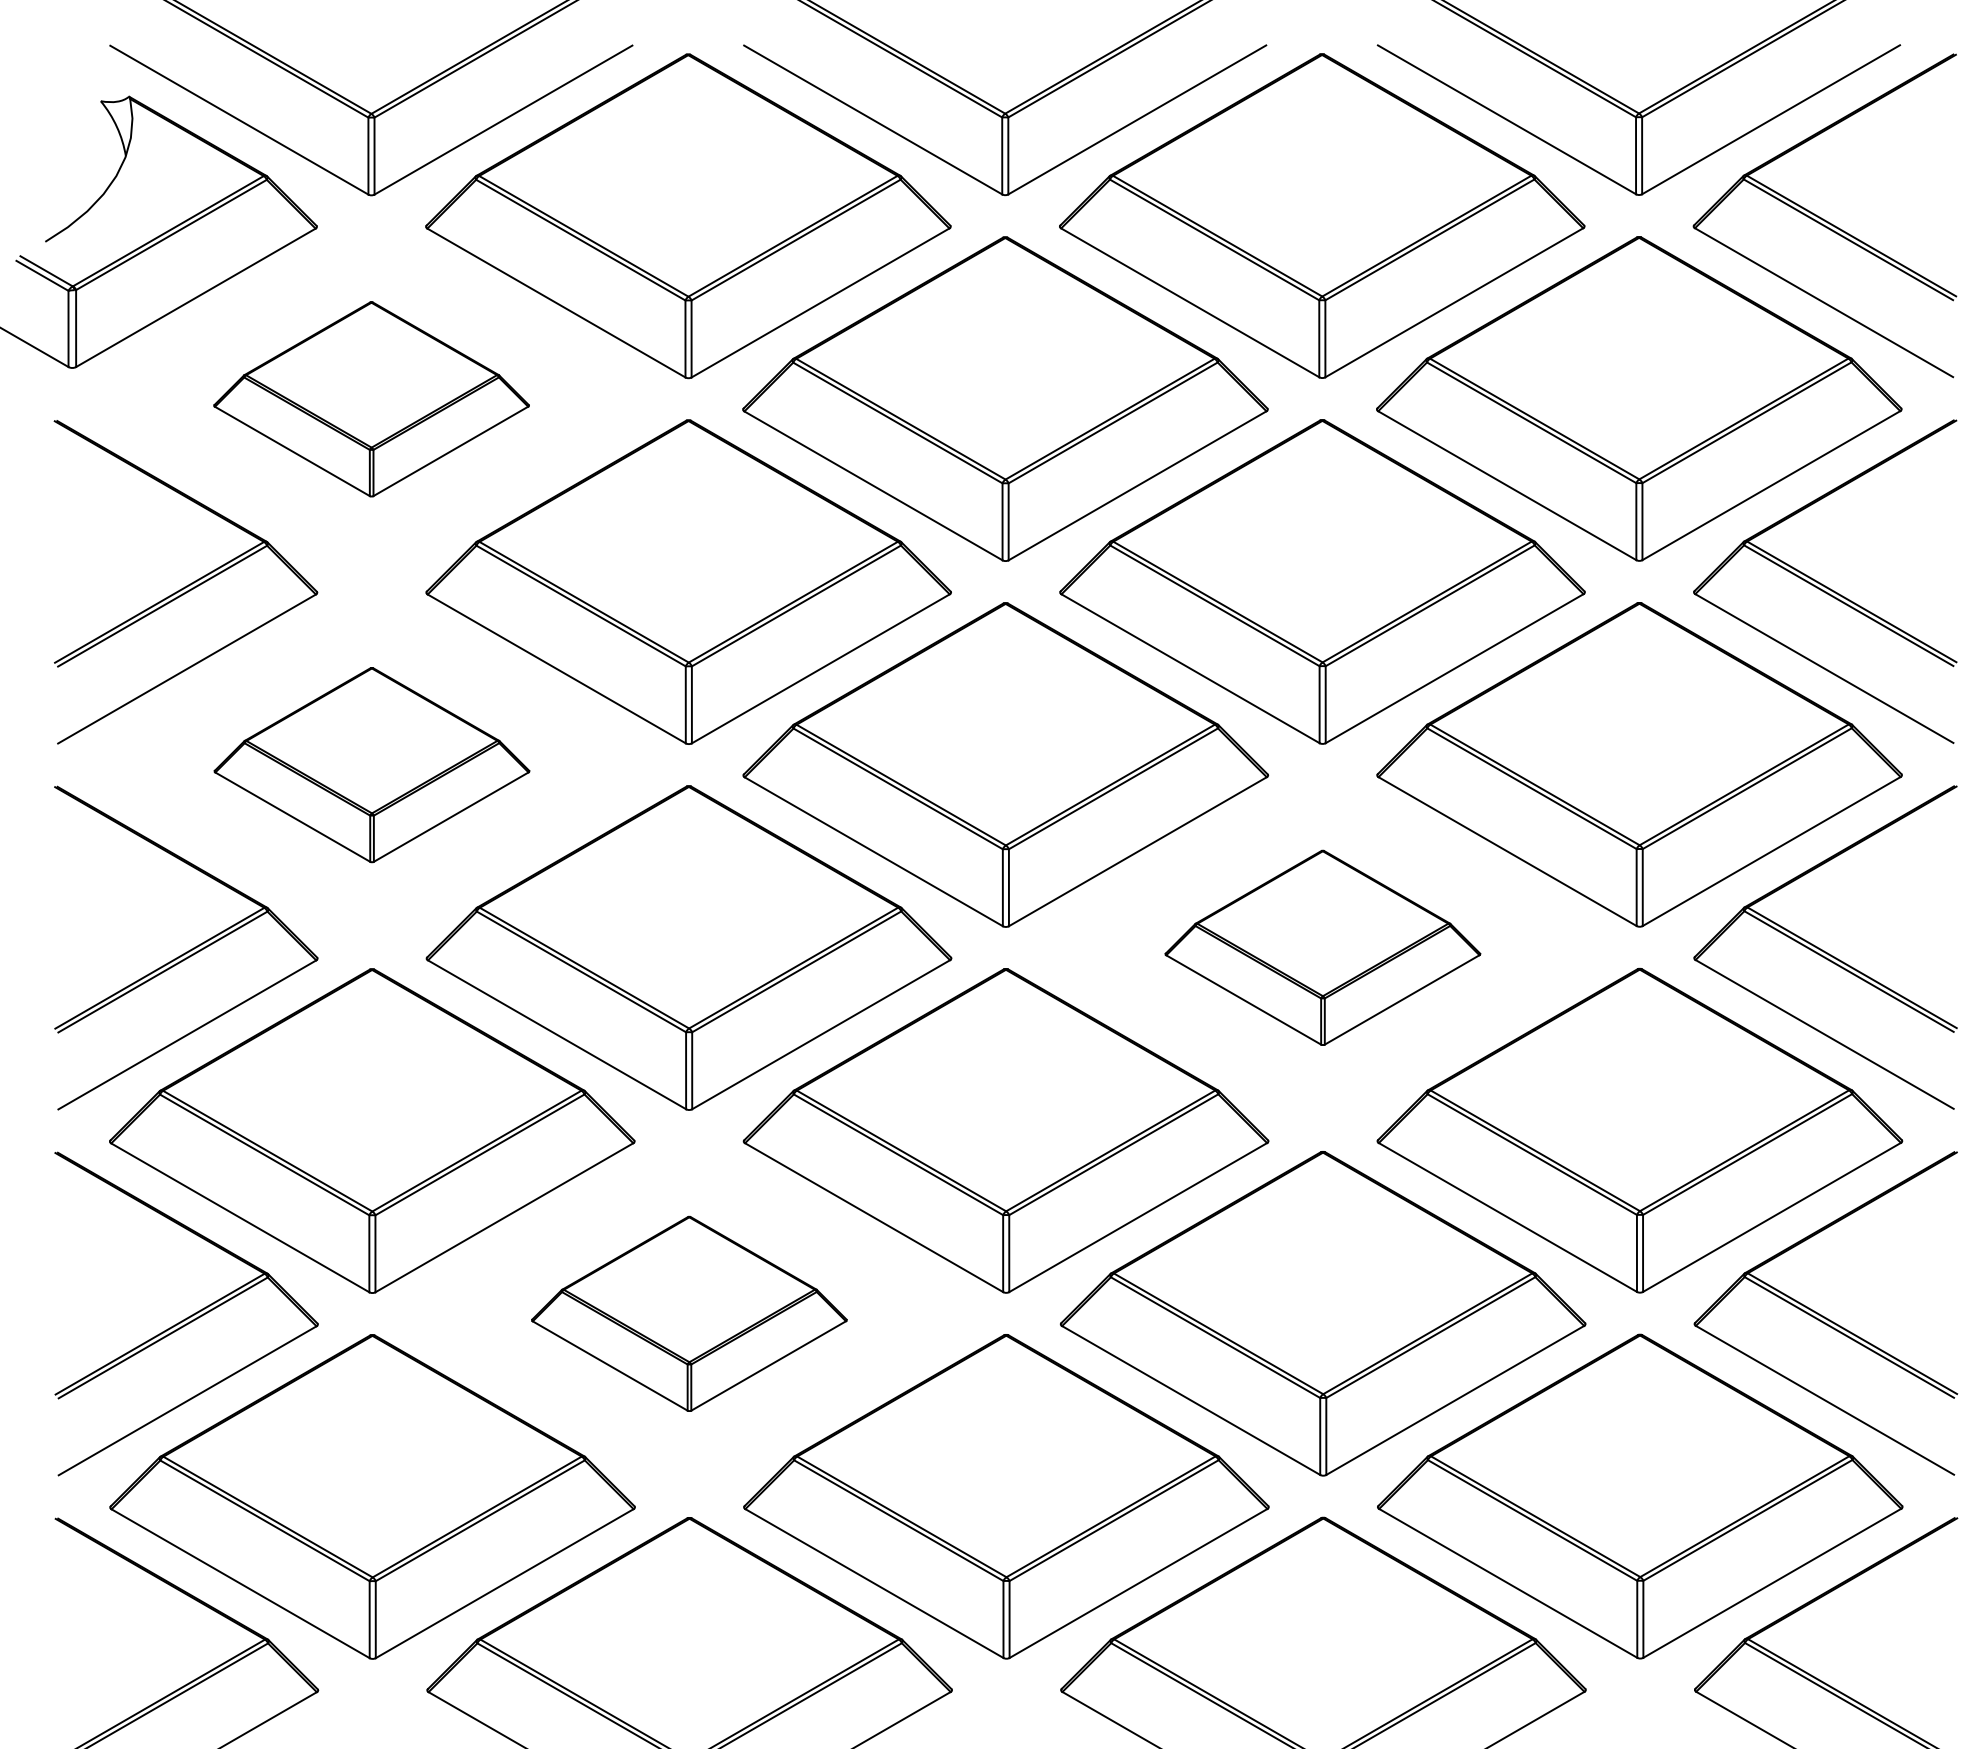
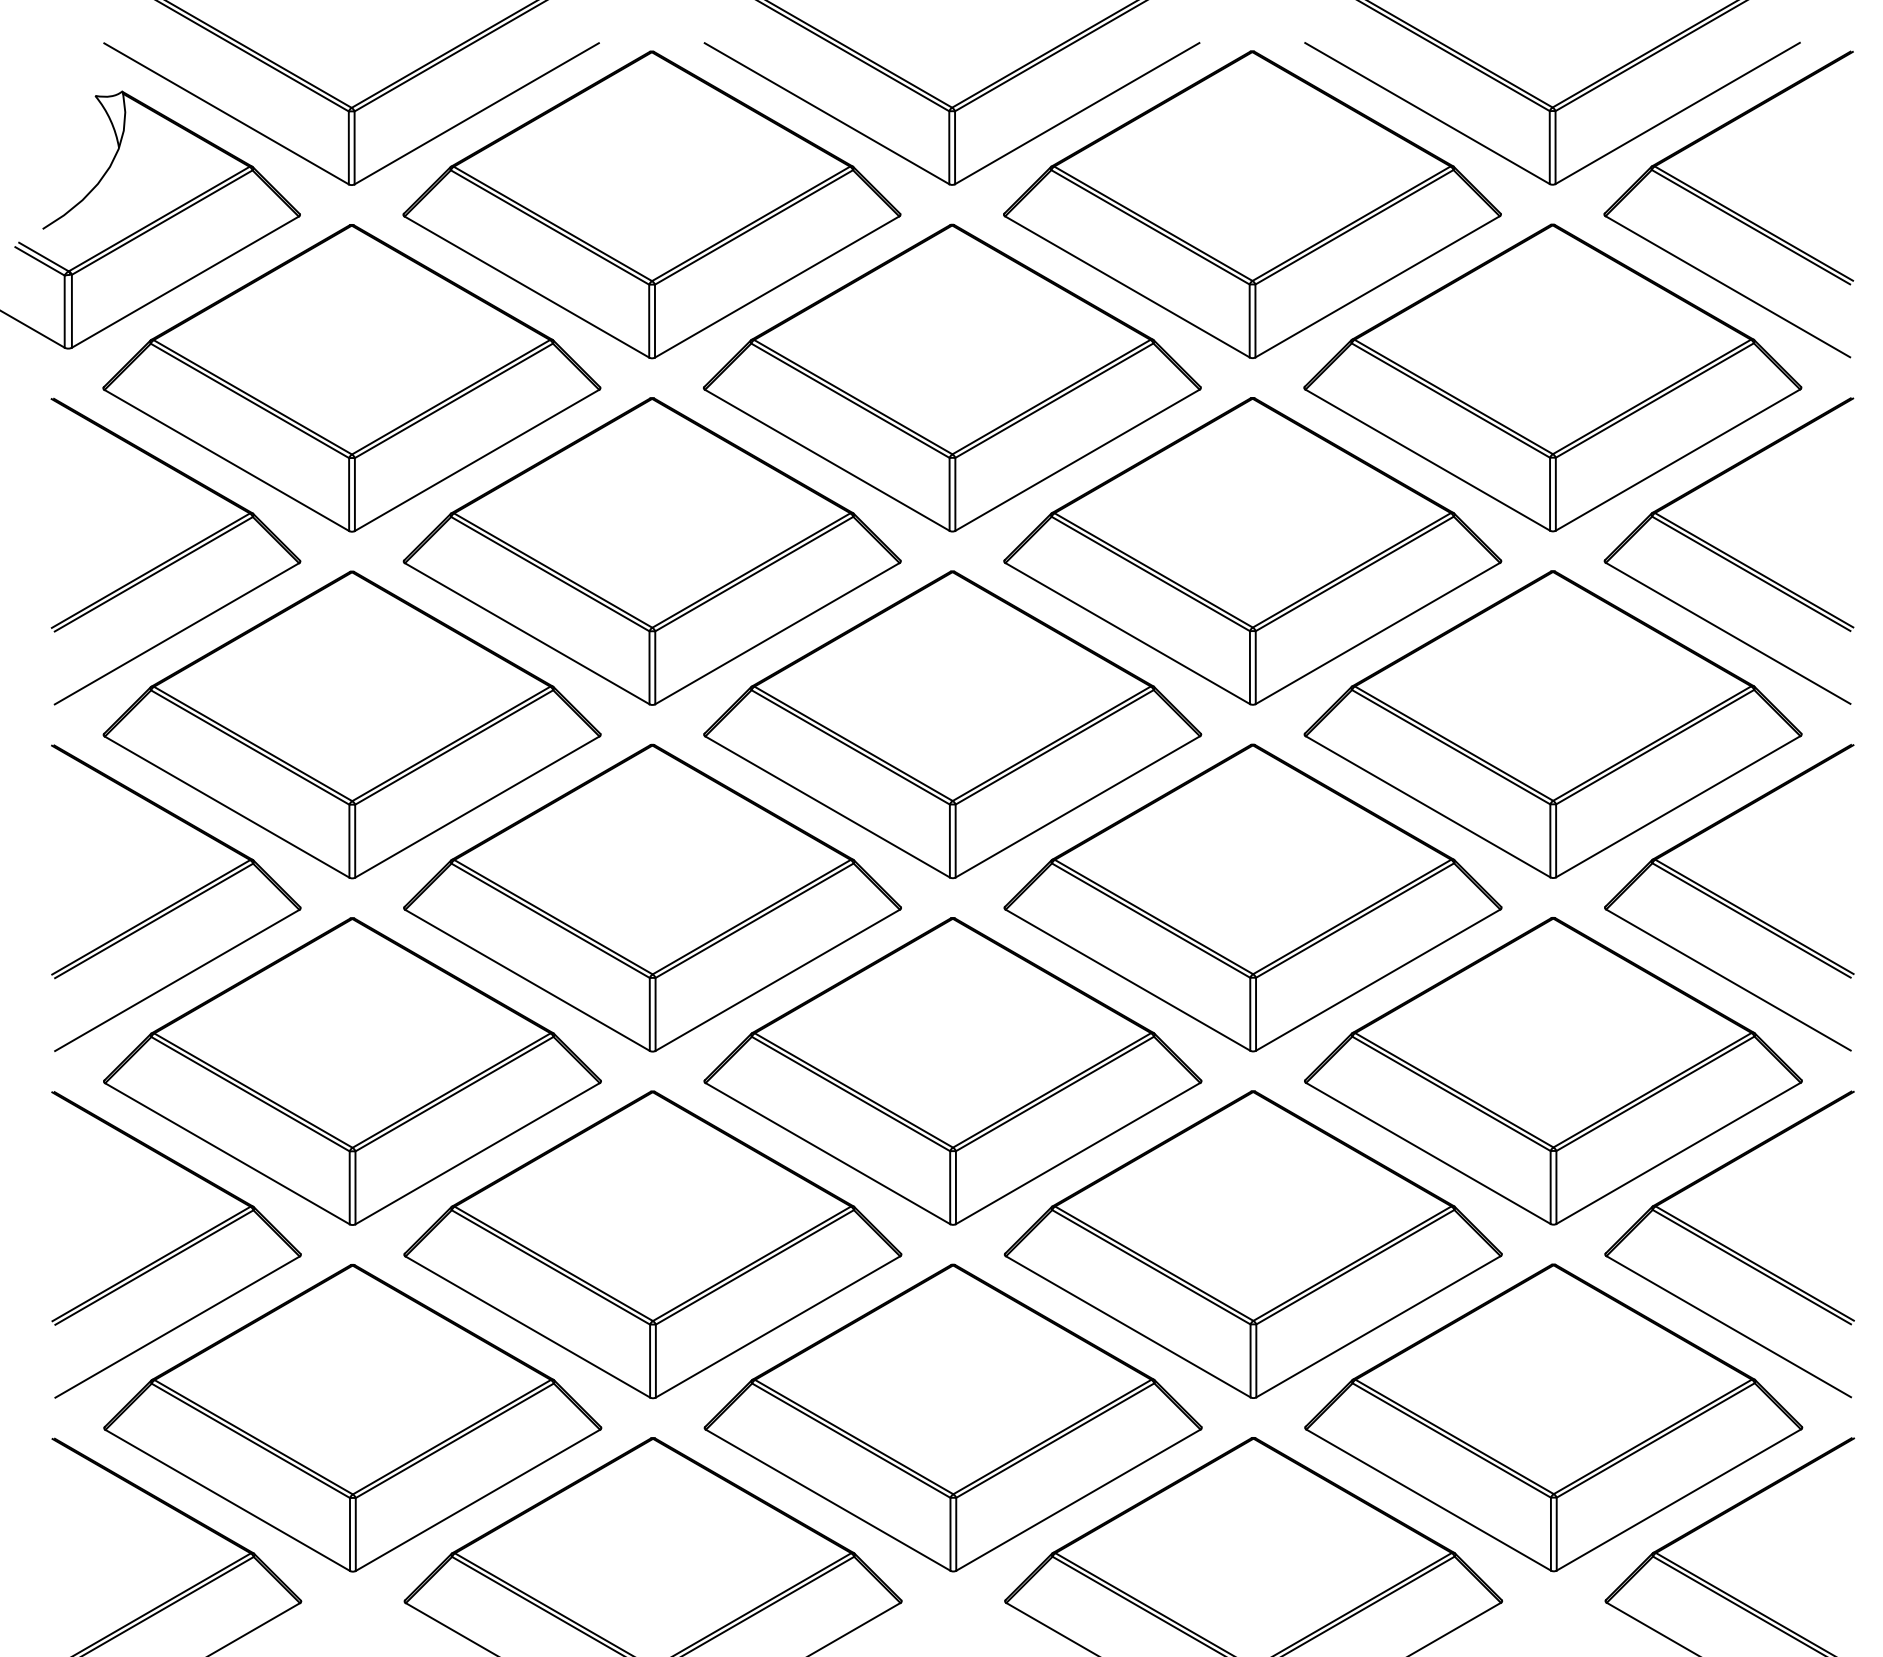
part: (371, 399) -> (351, 378), size x1.67
part: (371, 764) -> (351, 724), size x1.67
part: (1322, 947) -> (1252, 897), size x1.67
part: (689, 1313) -> (653, 1244), size x1.67

